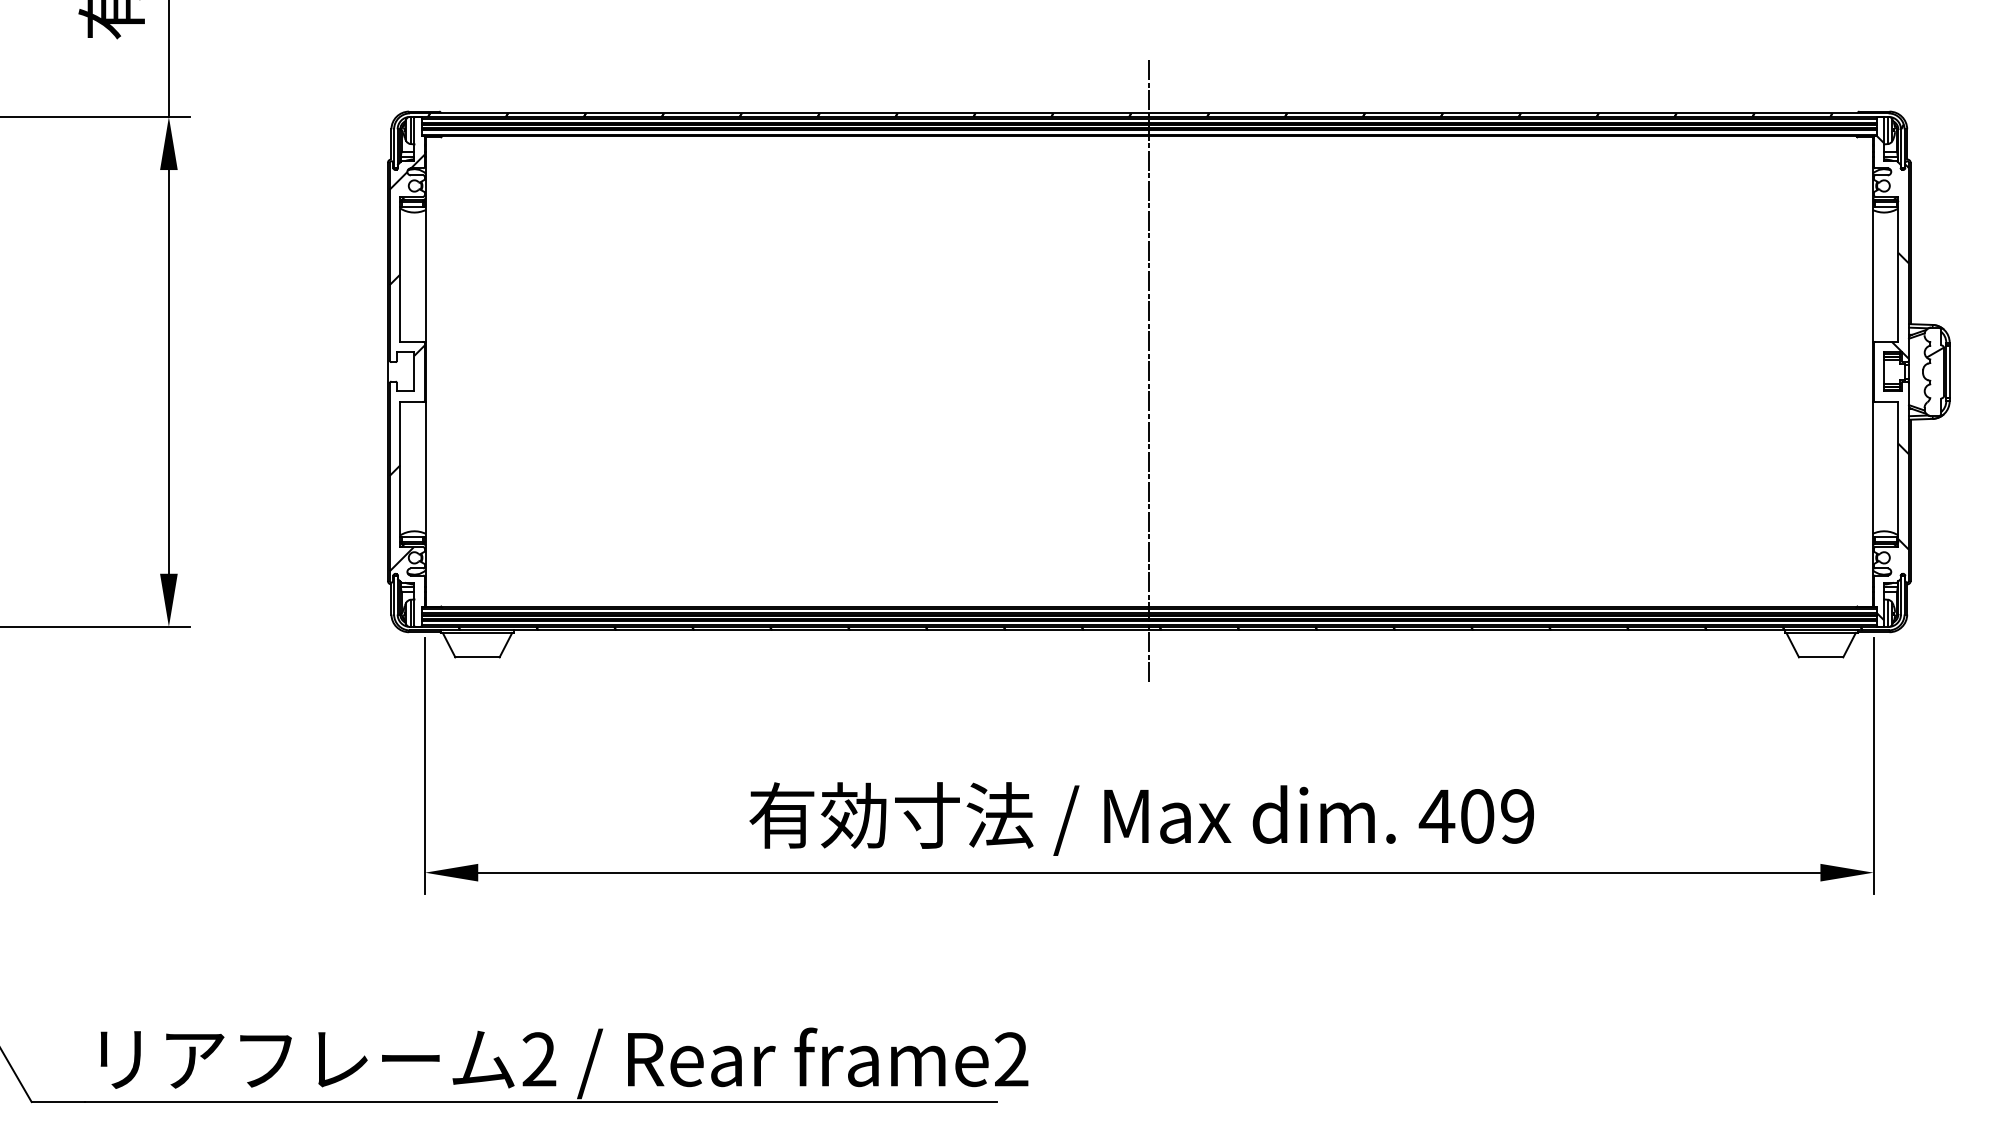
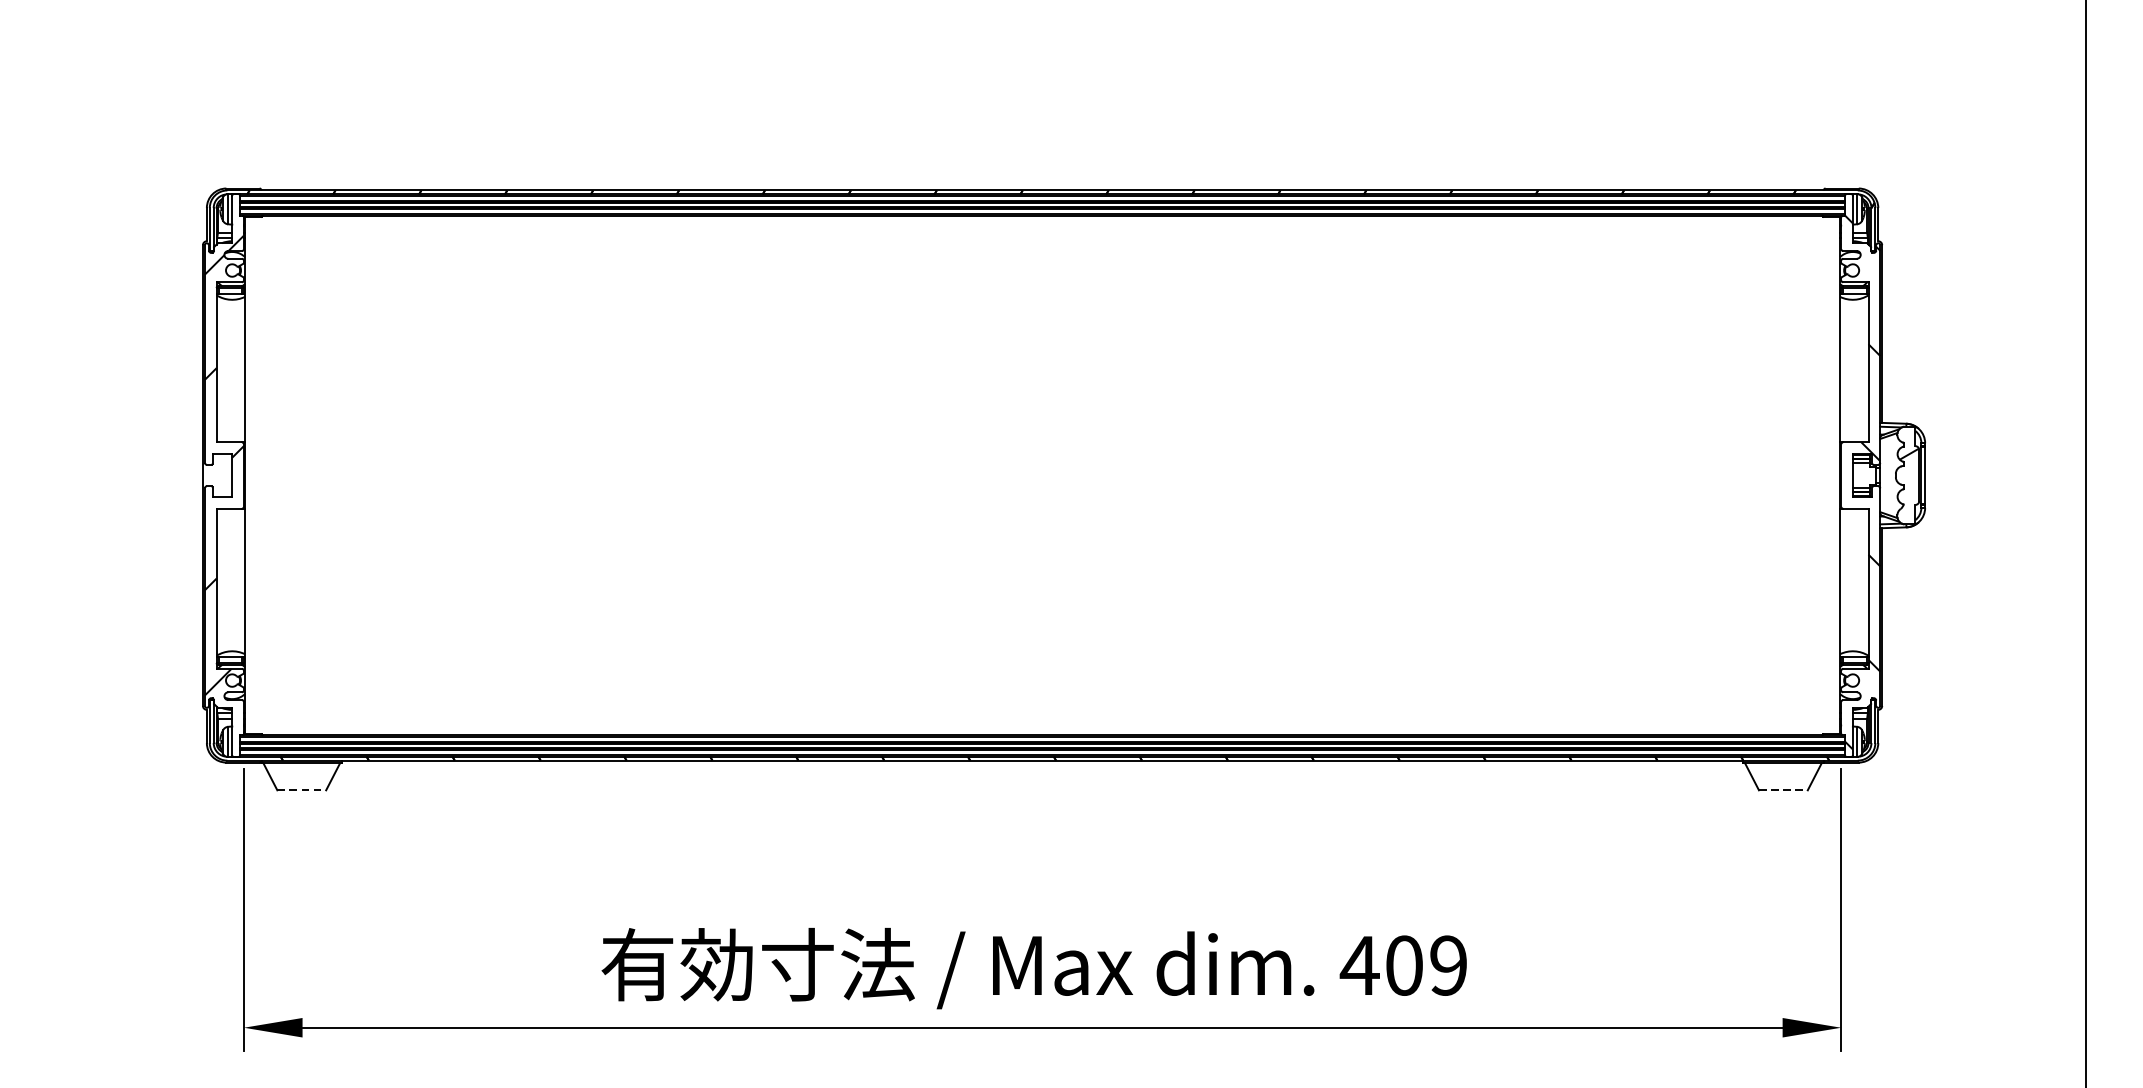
line: (1149, 371) -> (1042, 475), removed
line: (478, 657) -> (302, 790), solid -> dashed
line: (1821, 657) -> (1783, 790), solid -> dashed

